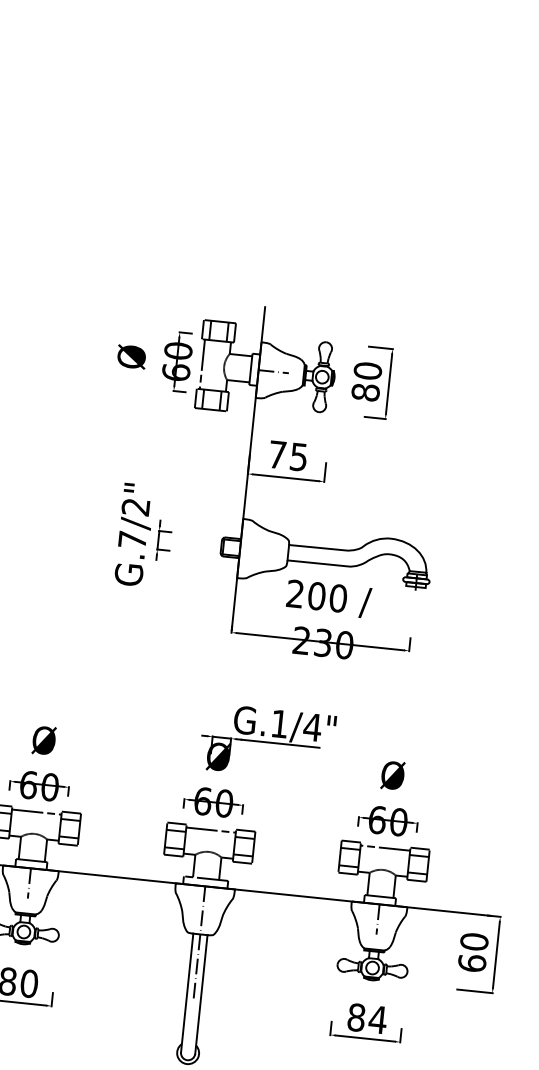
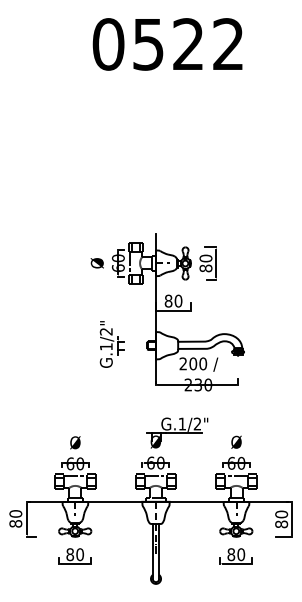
text: (288, 454) -> (173, 300), 75 -> 80
text: (132, 539) -> (106, 346), G.7/2" -> G.1/2"
text: (312, 726) -> (197, 423), G.1/4" -> G.1/2"
text: (471, 963) -> (281, 524), 60 -> 80
text: (378, 1019) -> (241, 554), 84 -> 80

